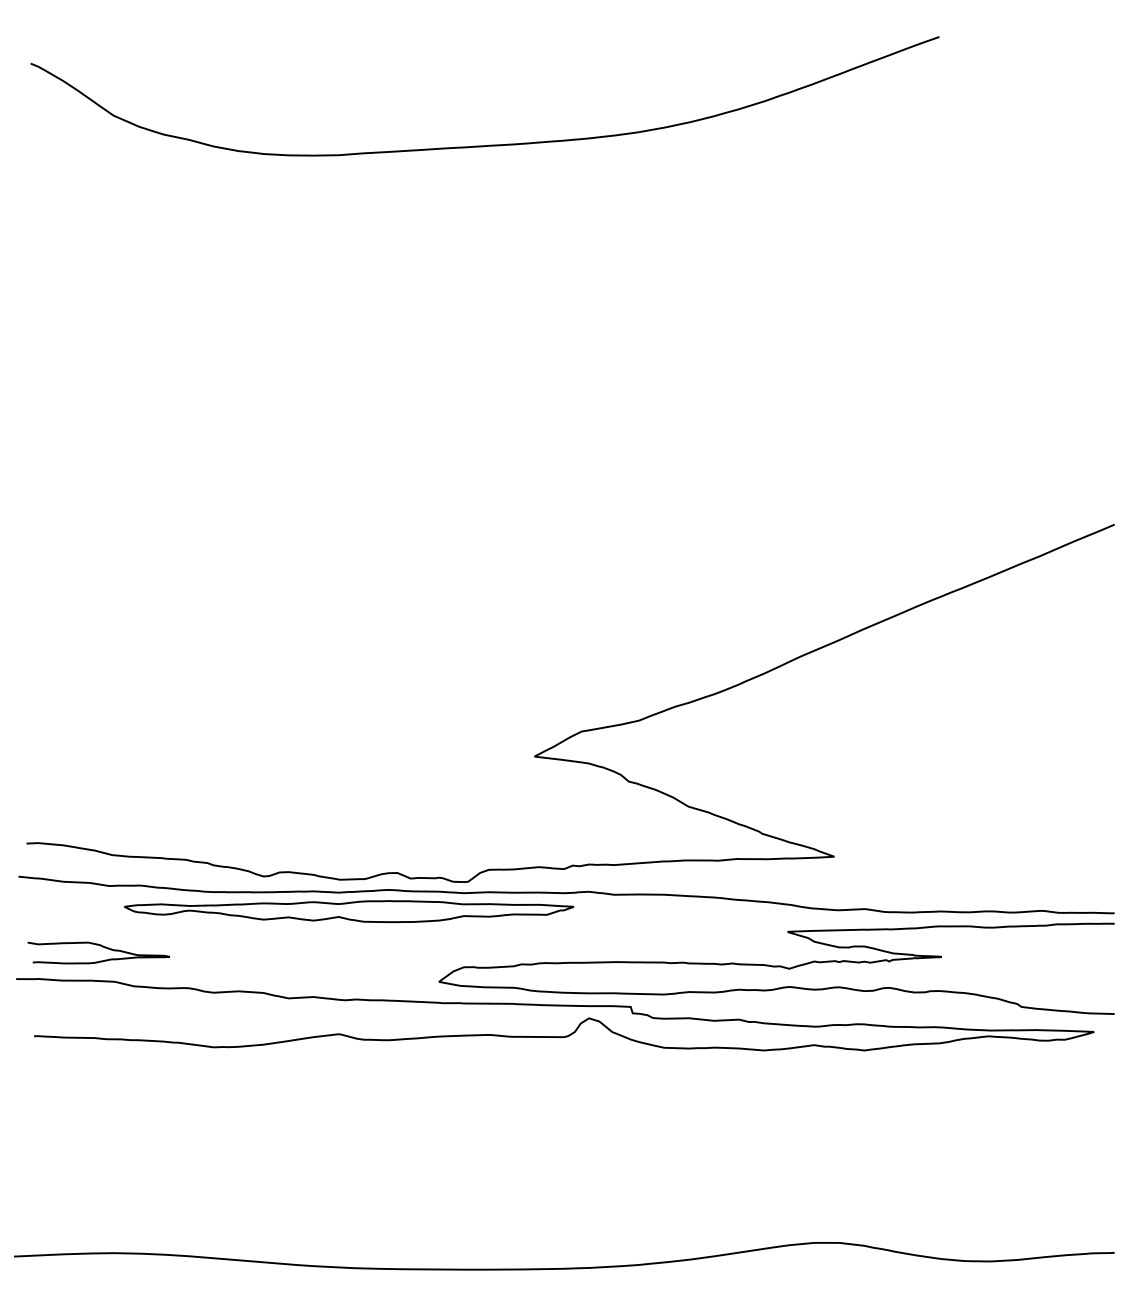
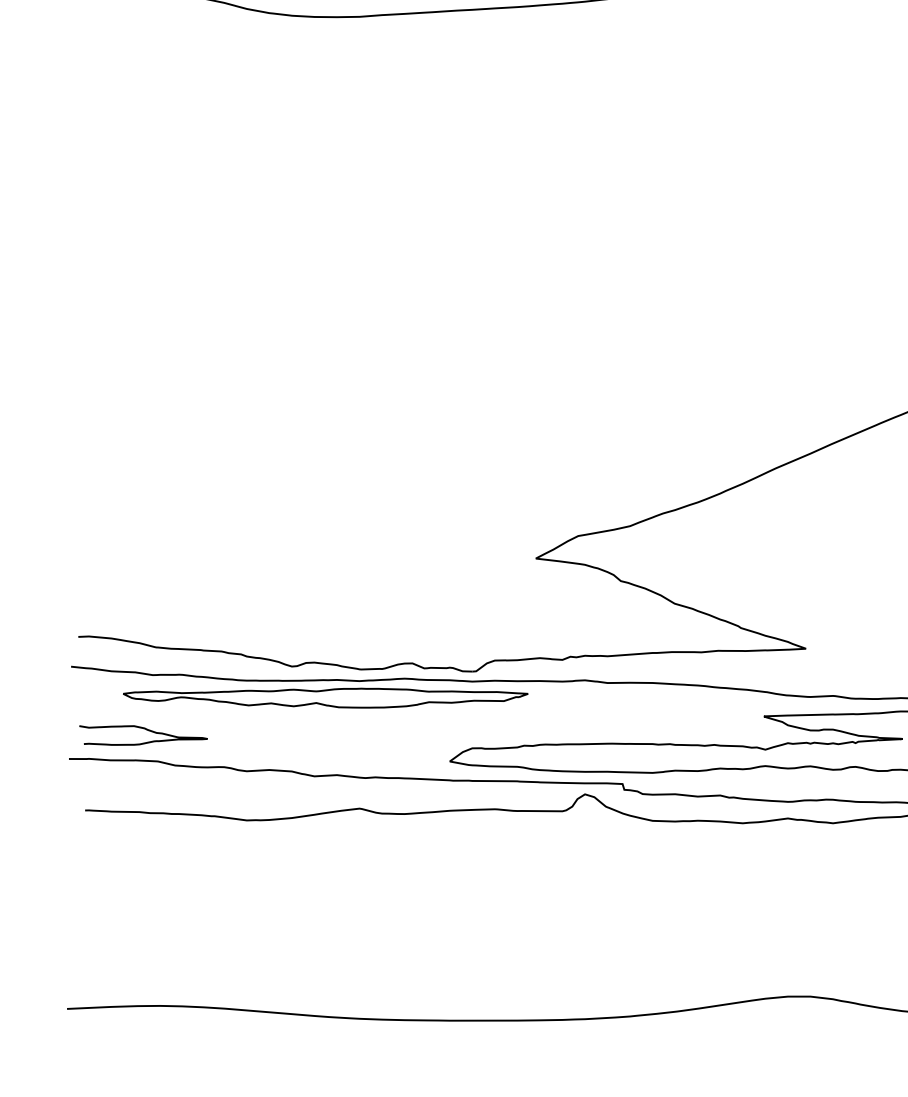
part: (349, 911) -> (326, 698), moved

